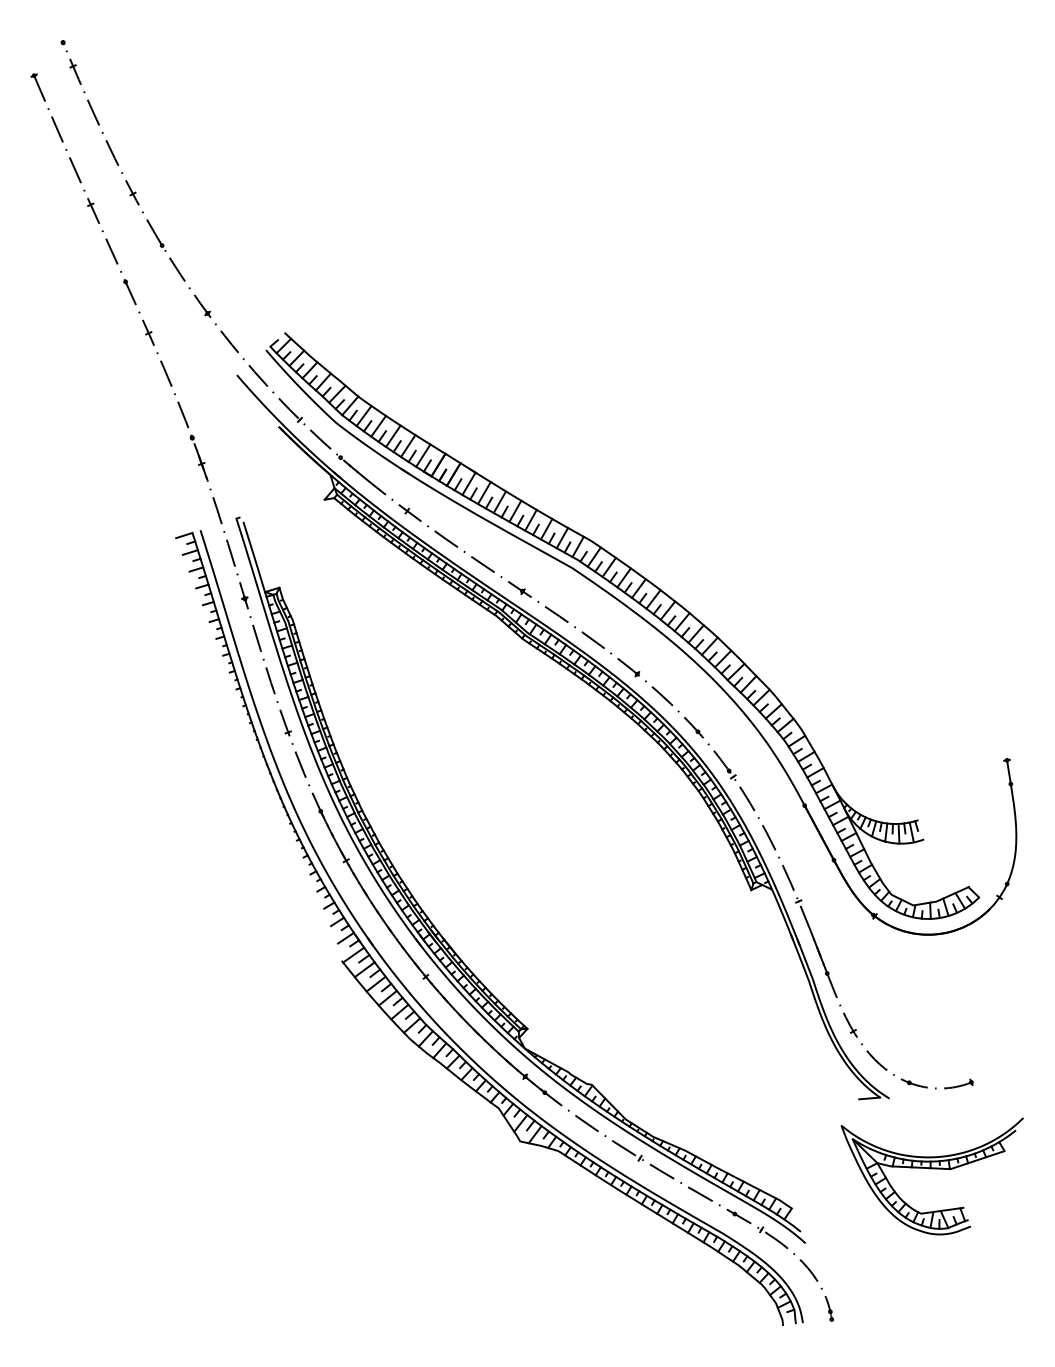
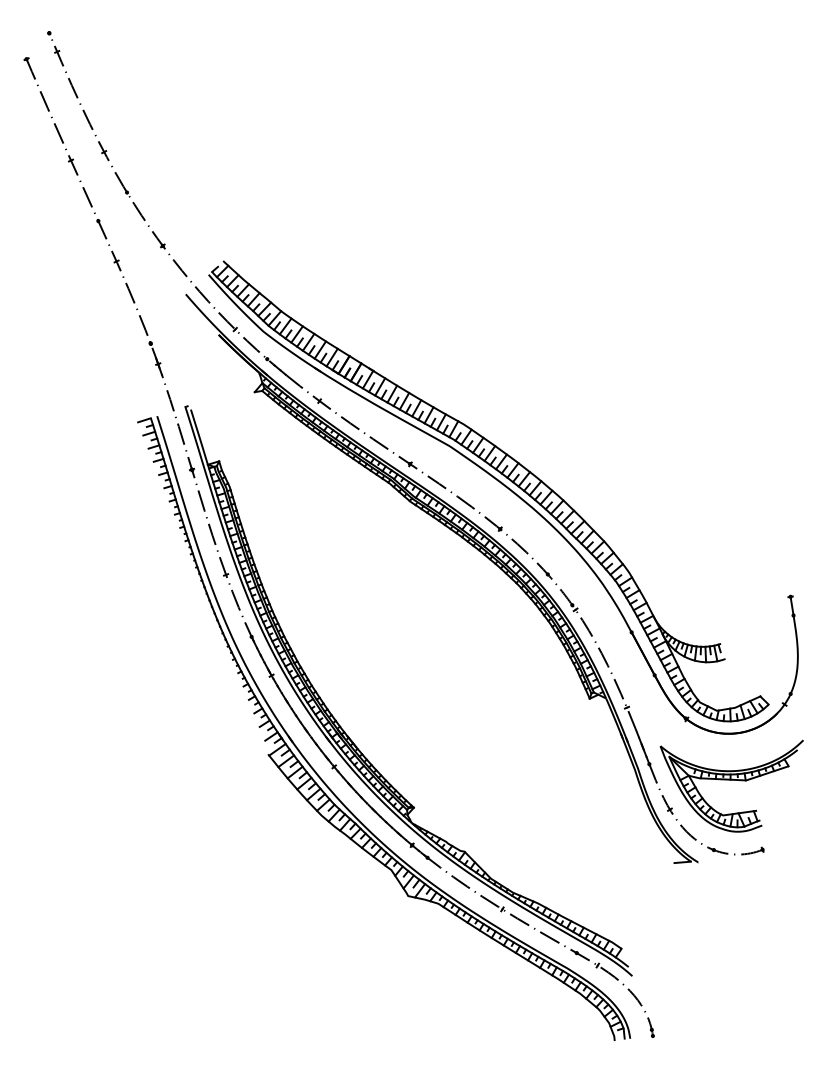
part: (931, 1169) -> (731, 780), moved

